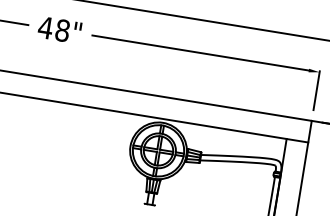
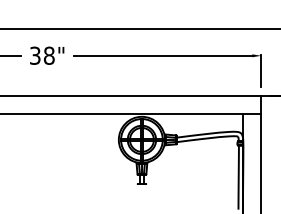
text: (46, 27) -> (35, 55), 48" -> 38"

